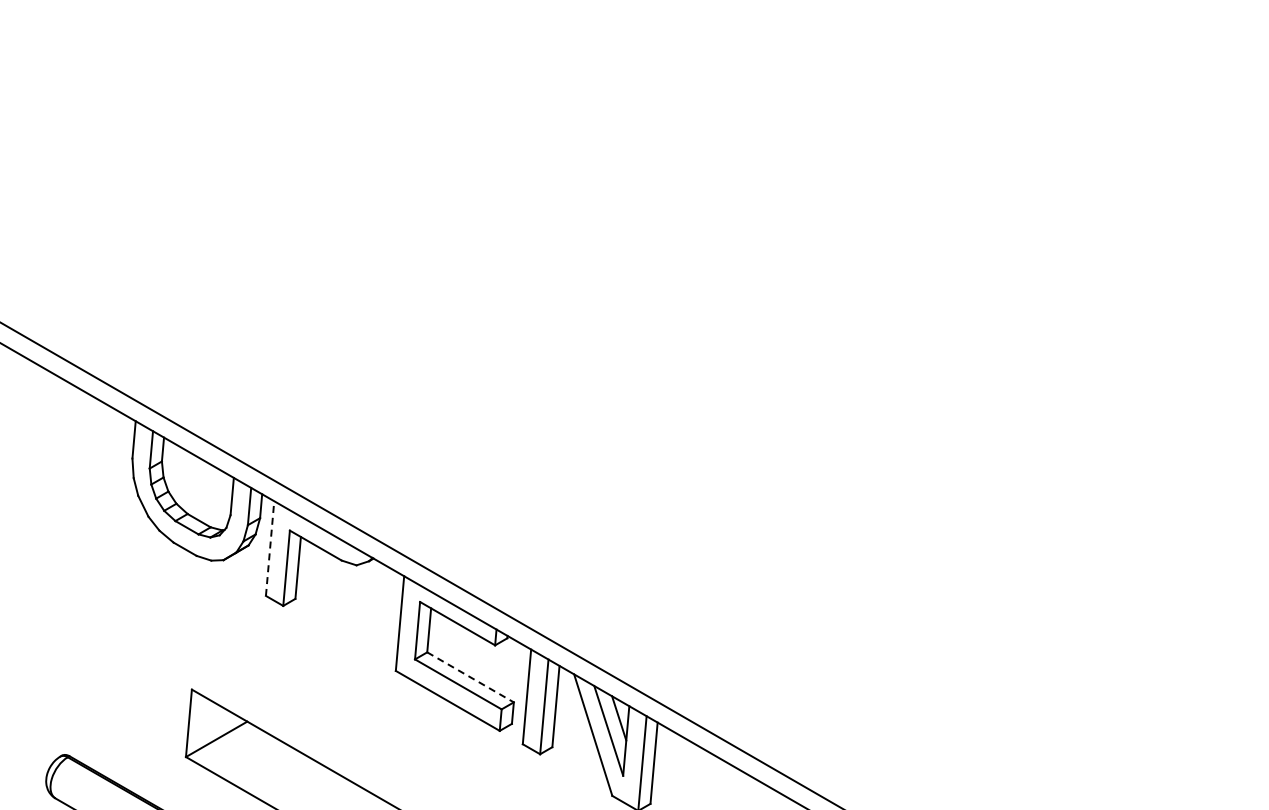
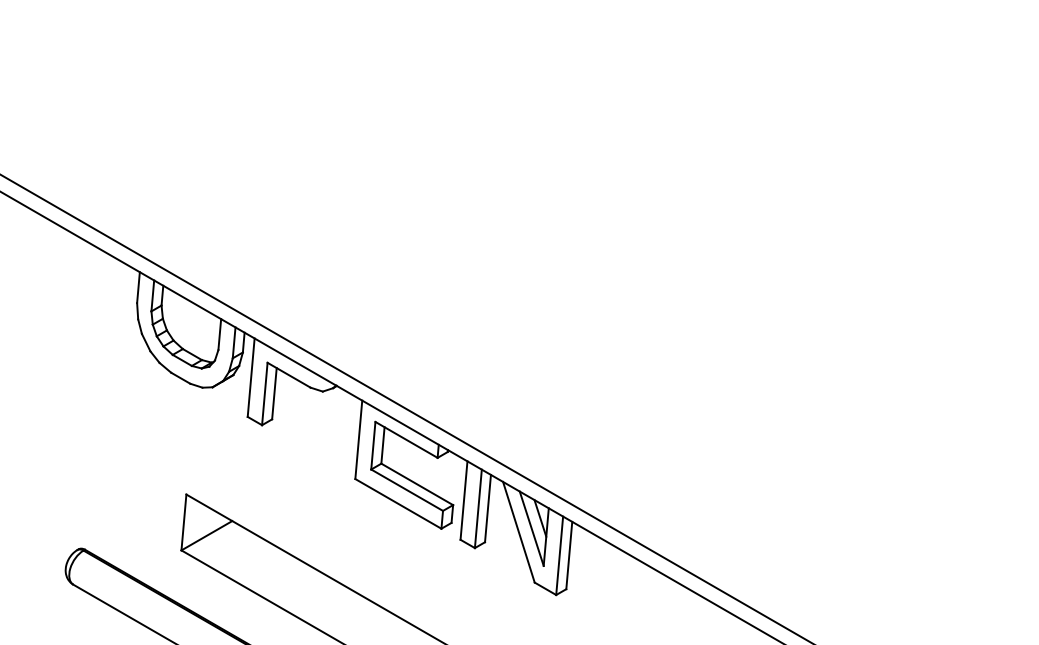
line: (270, 548) -> (251, 377), dashed -> solid
line: (470, 677) -> (417, 484), dashed -> solid

